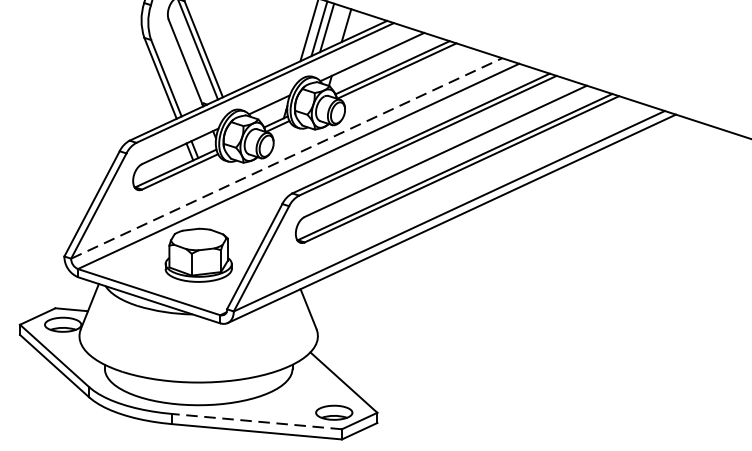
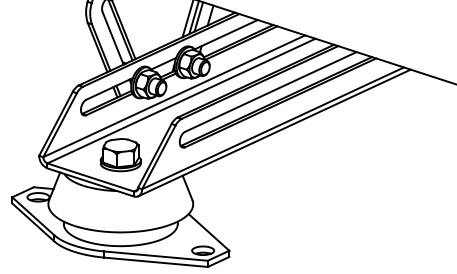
line: (287, 158) -> (174, 96), dashed -> solid
line: (257, 422) -> (156, 256), dashed -> solid

